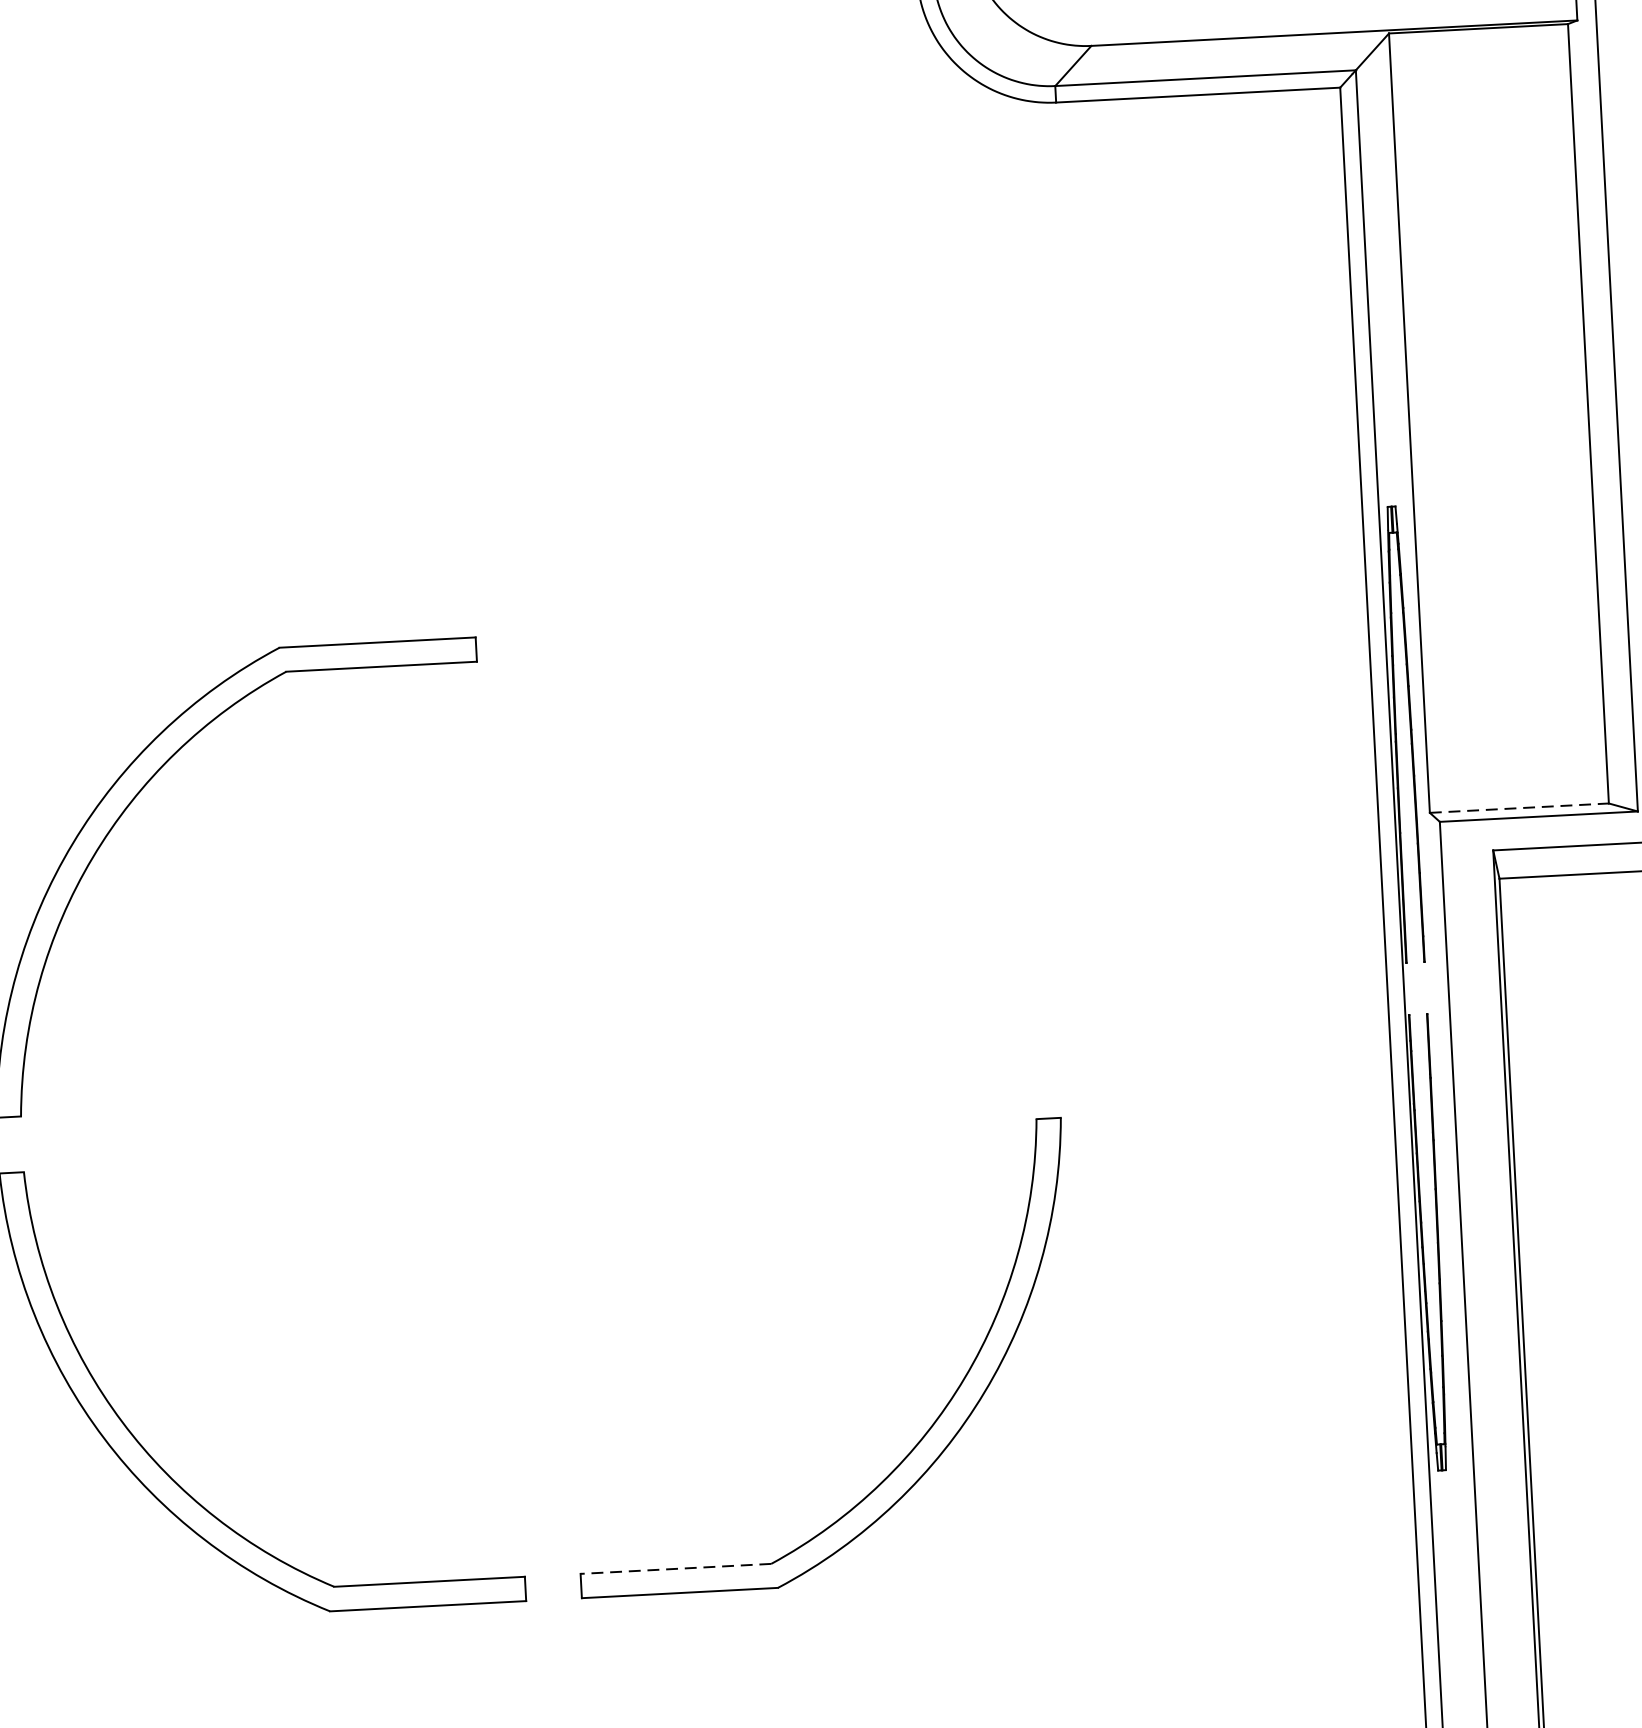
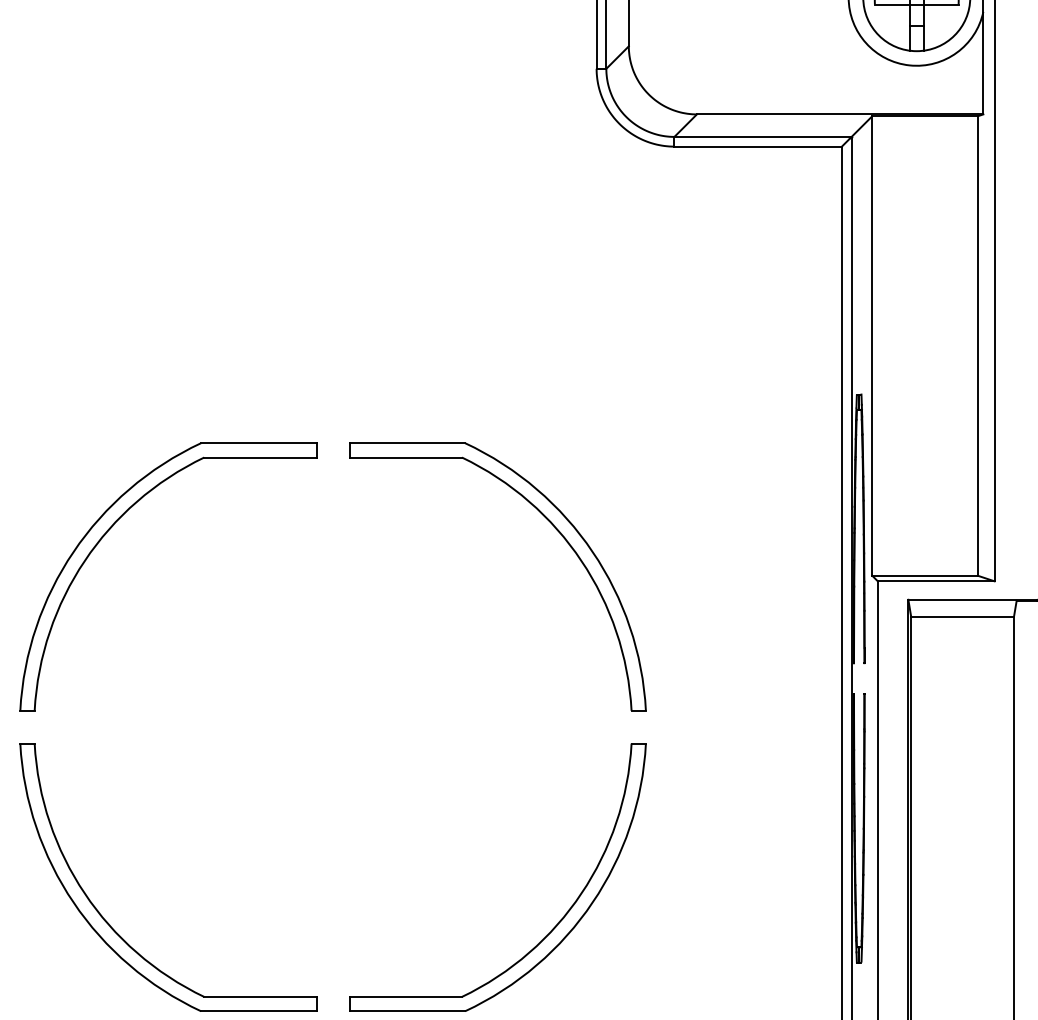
part: (886, 760) -> (554, 528), added
line: (1520, 807) -> (925, 575), dashed -> solid
line: (675, 1568) -> (405, 996), dashed -> solid

